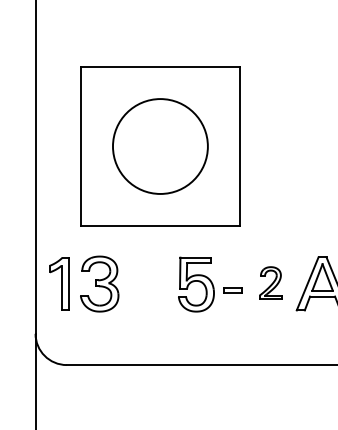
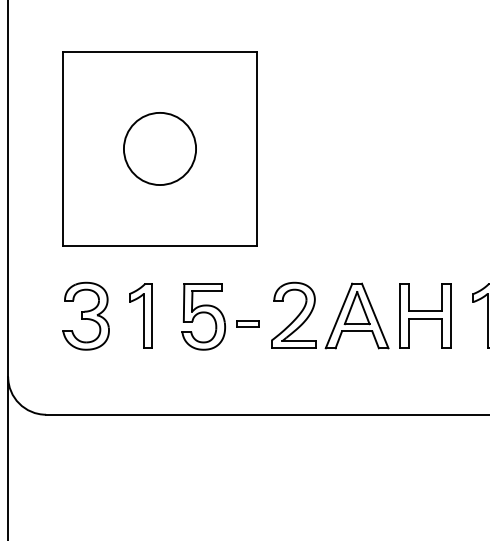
circle: (160, 146) -> (159, 148), size x0.62
part: (270, 282) -> (293, 314), size x1.67
part: (58, 283) -> (140, 315), moved

